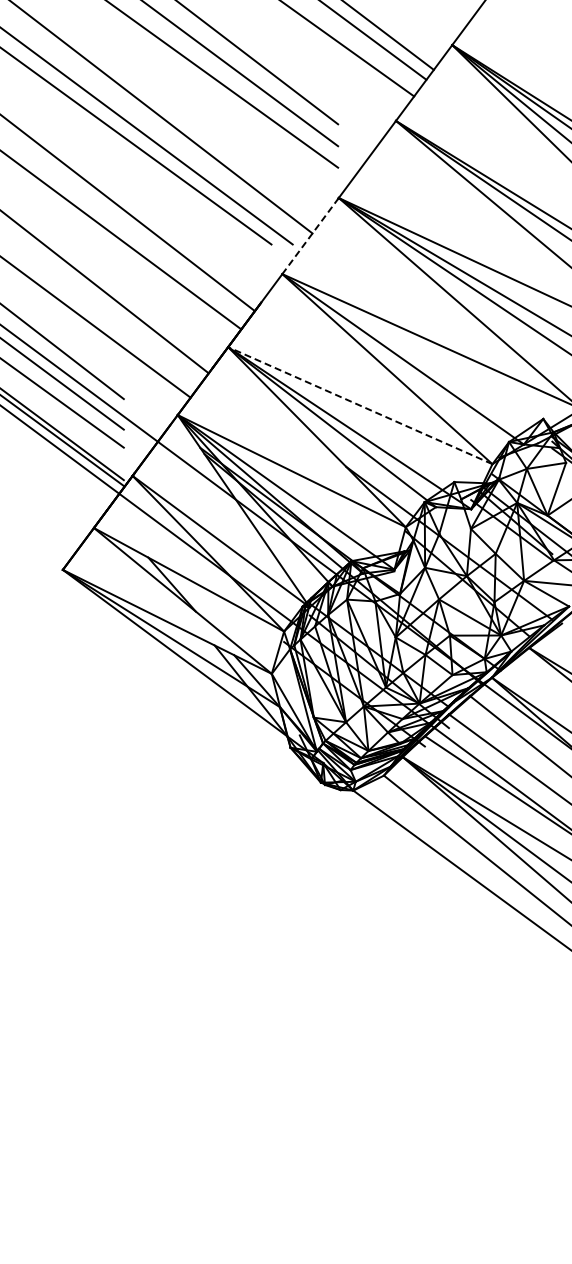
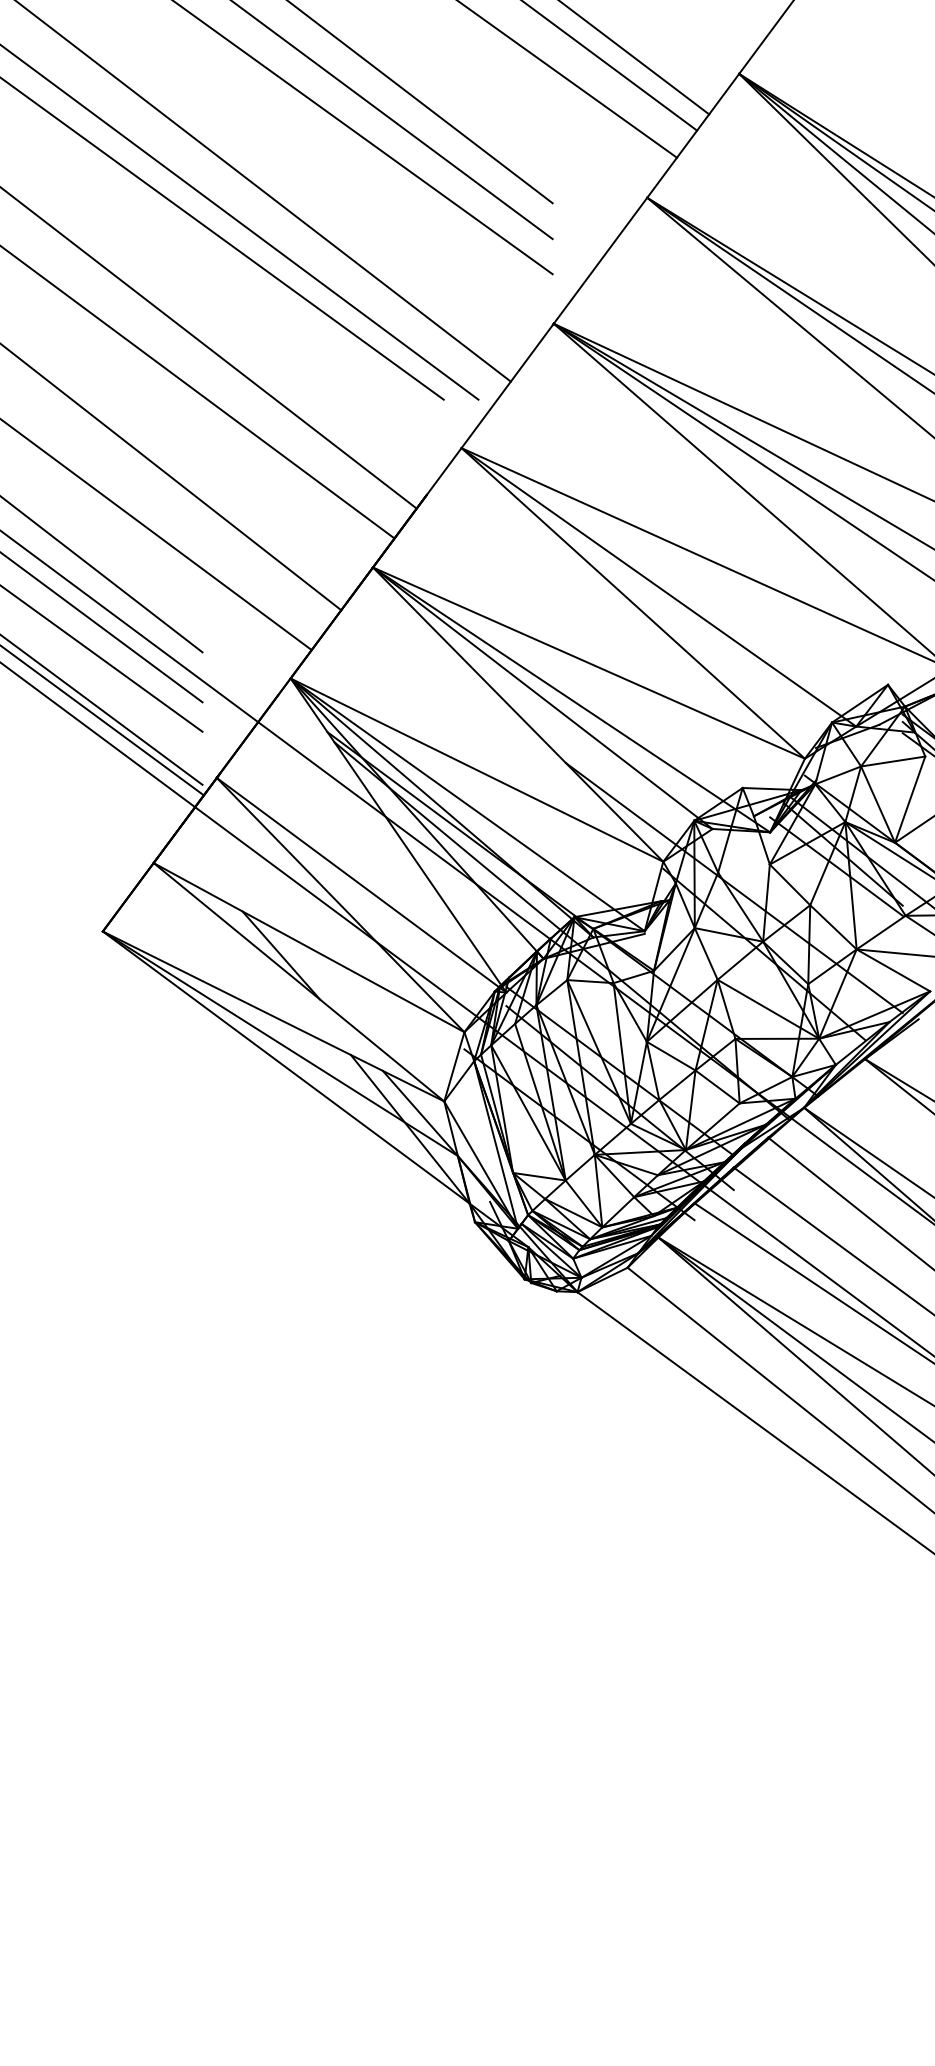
line: (310, 236) -> (507, 386), dashed -> solid
line: (360, 405) -> (589, 662), dashed -> solid

